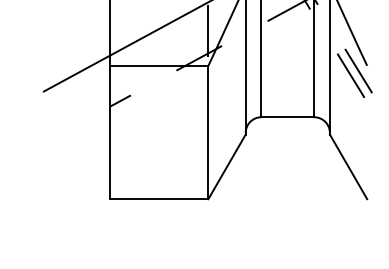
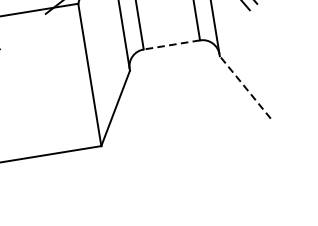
line: (287, 117) -> (171, 45), solid -> dashed
line: (348, 166) -> (245, 87), solid -> dashed

